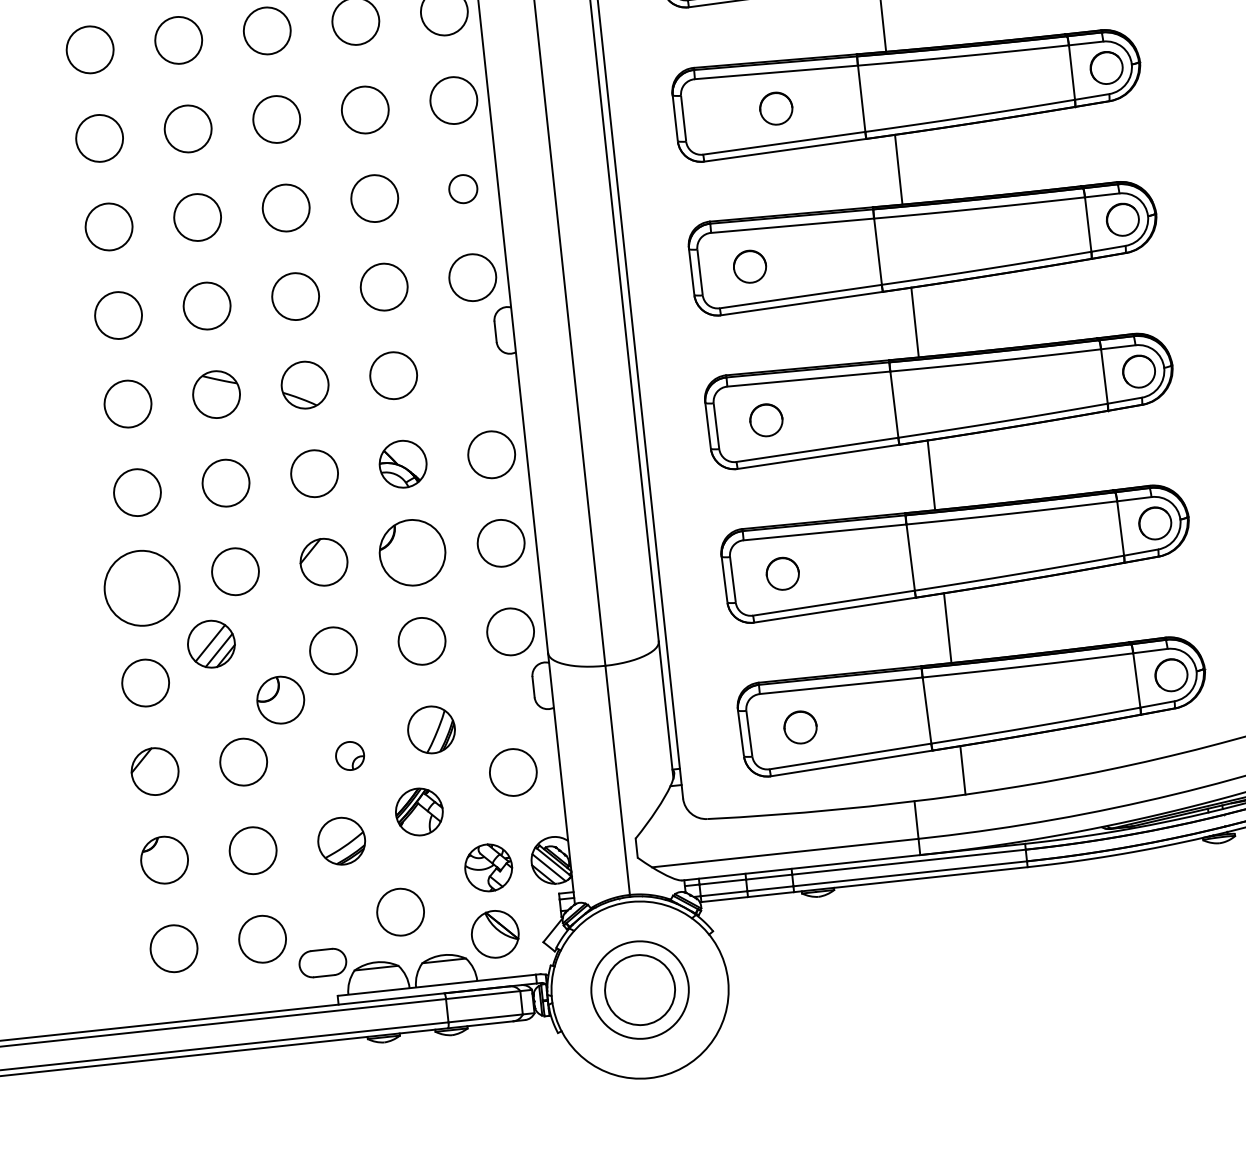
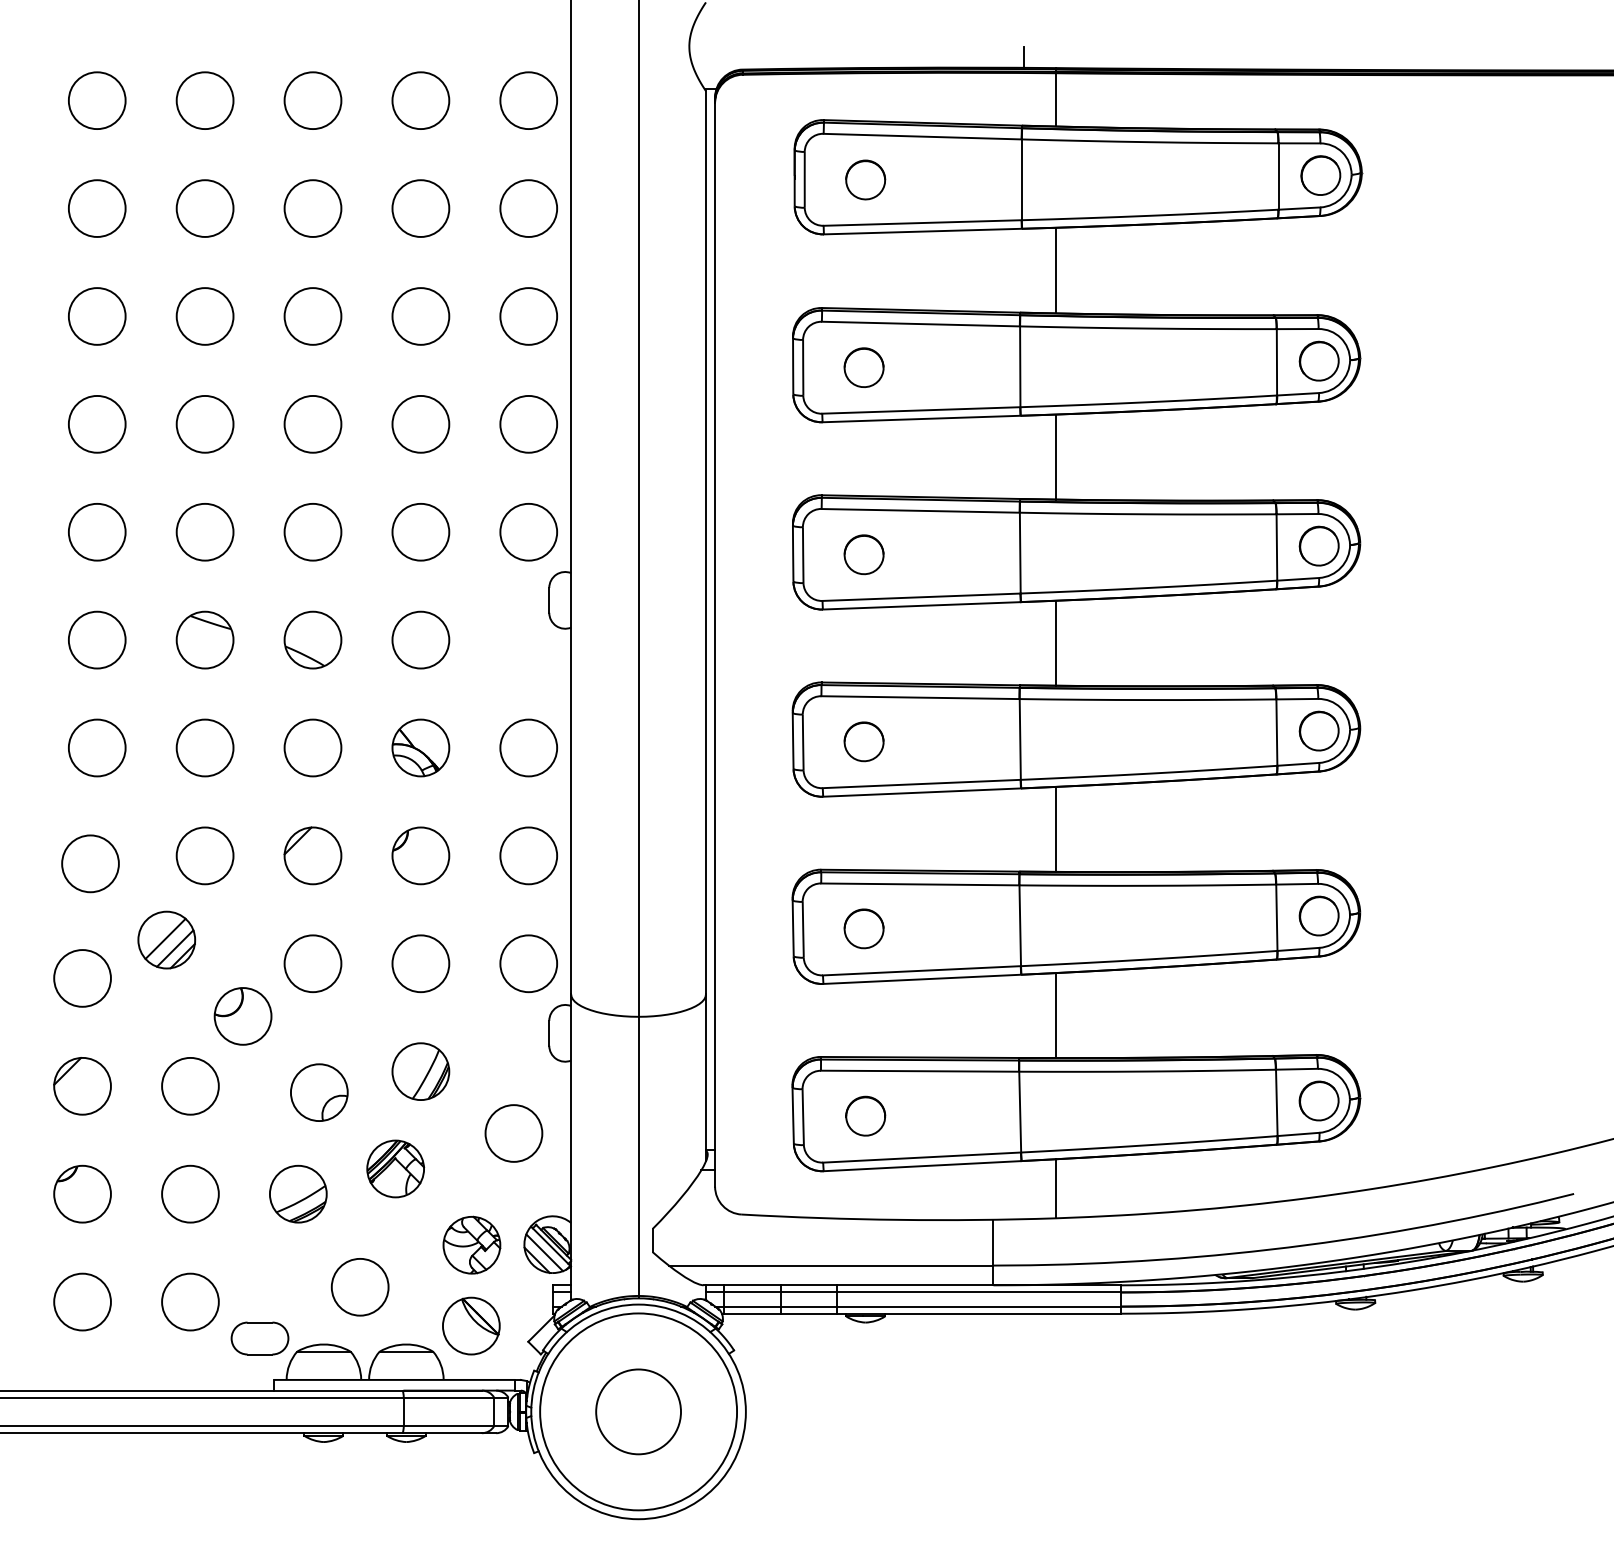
part: (775, 108) -> (863, 367), moved
circle: (463, 188) -> (528, 423), size x1.67
part: (412, 552) -> (420, 855), size x0.71
circle: (142, 588) -> (90, 863), size x0.62
part: (350, 755) -> (319, 1092), size x1.67
circle: (639, 989) -> (638, 1411), size x1.67

